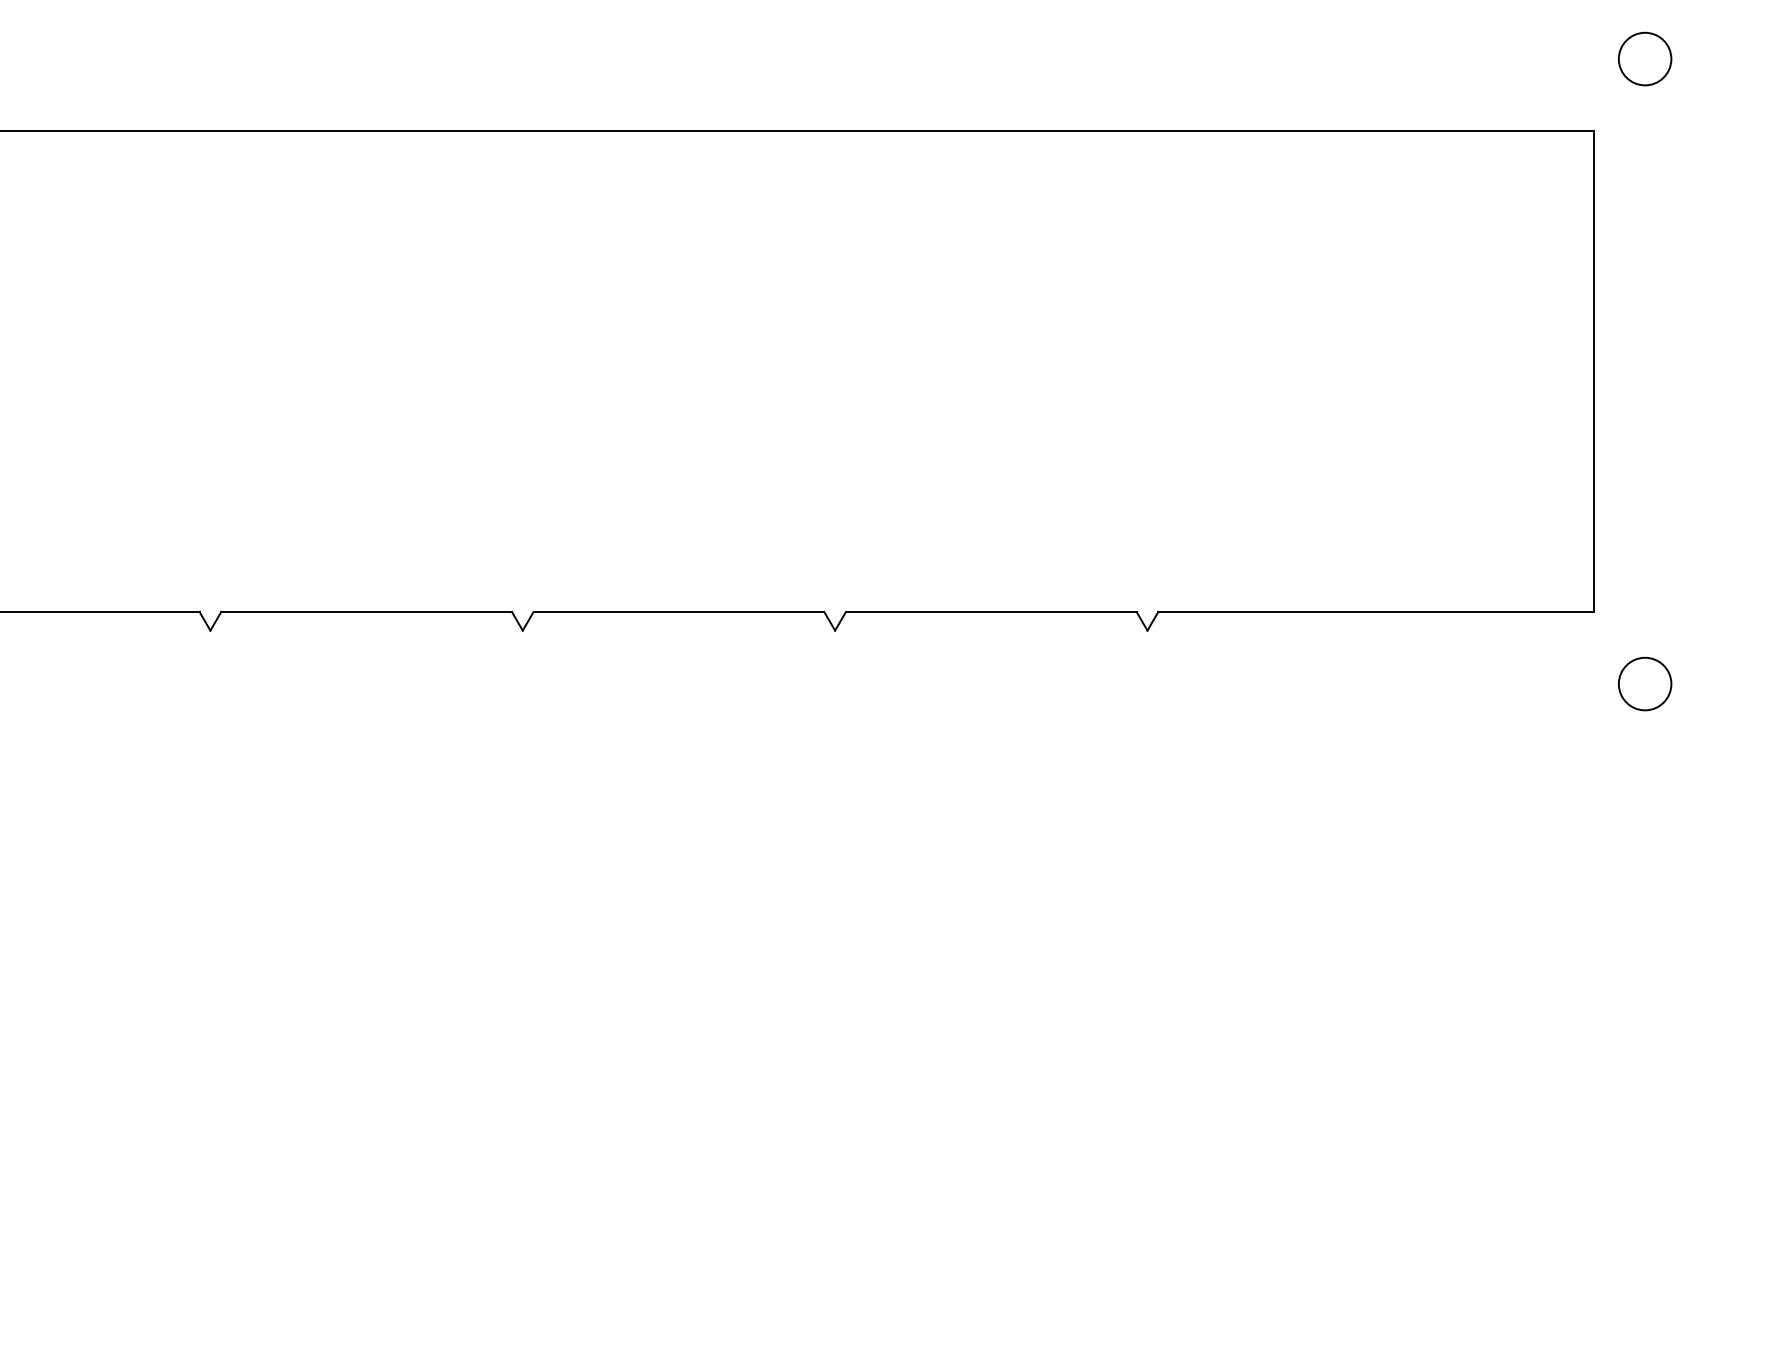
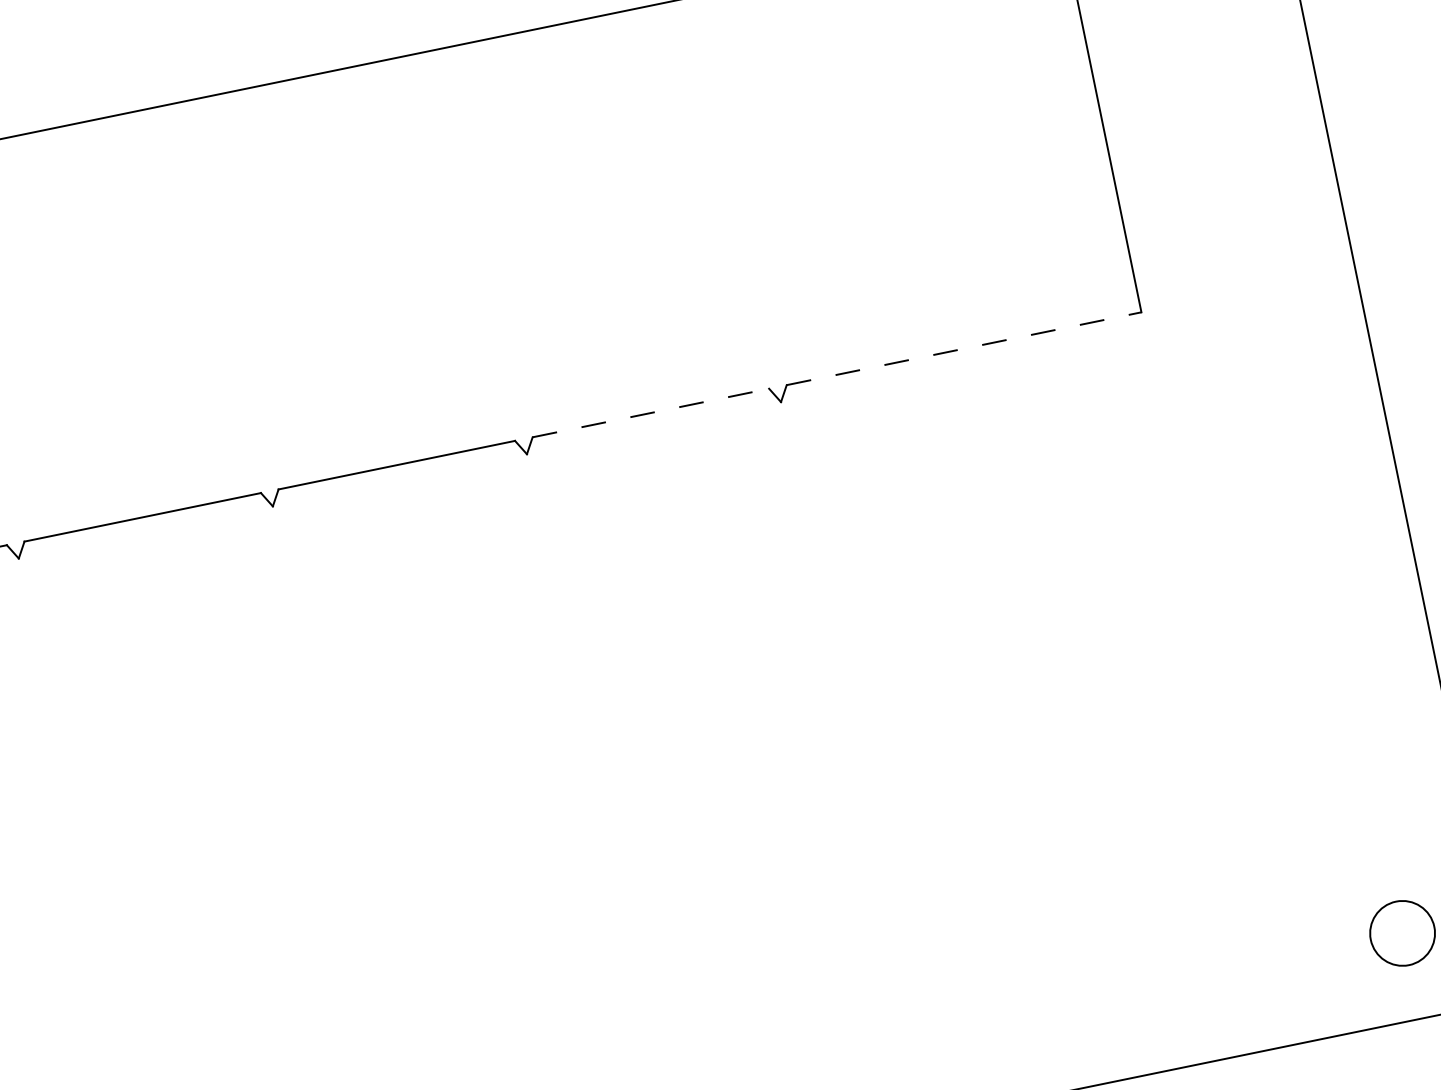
line: (991, 612) -> (651, 413), solid -> dashed
line: (1376, 612) -> (964, 349), solid -> dashed
circle: (1645, 683) -> (1194, 361), removed

